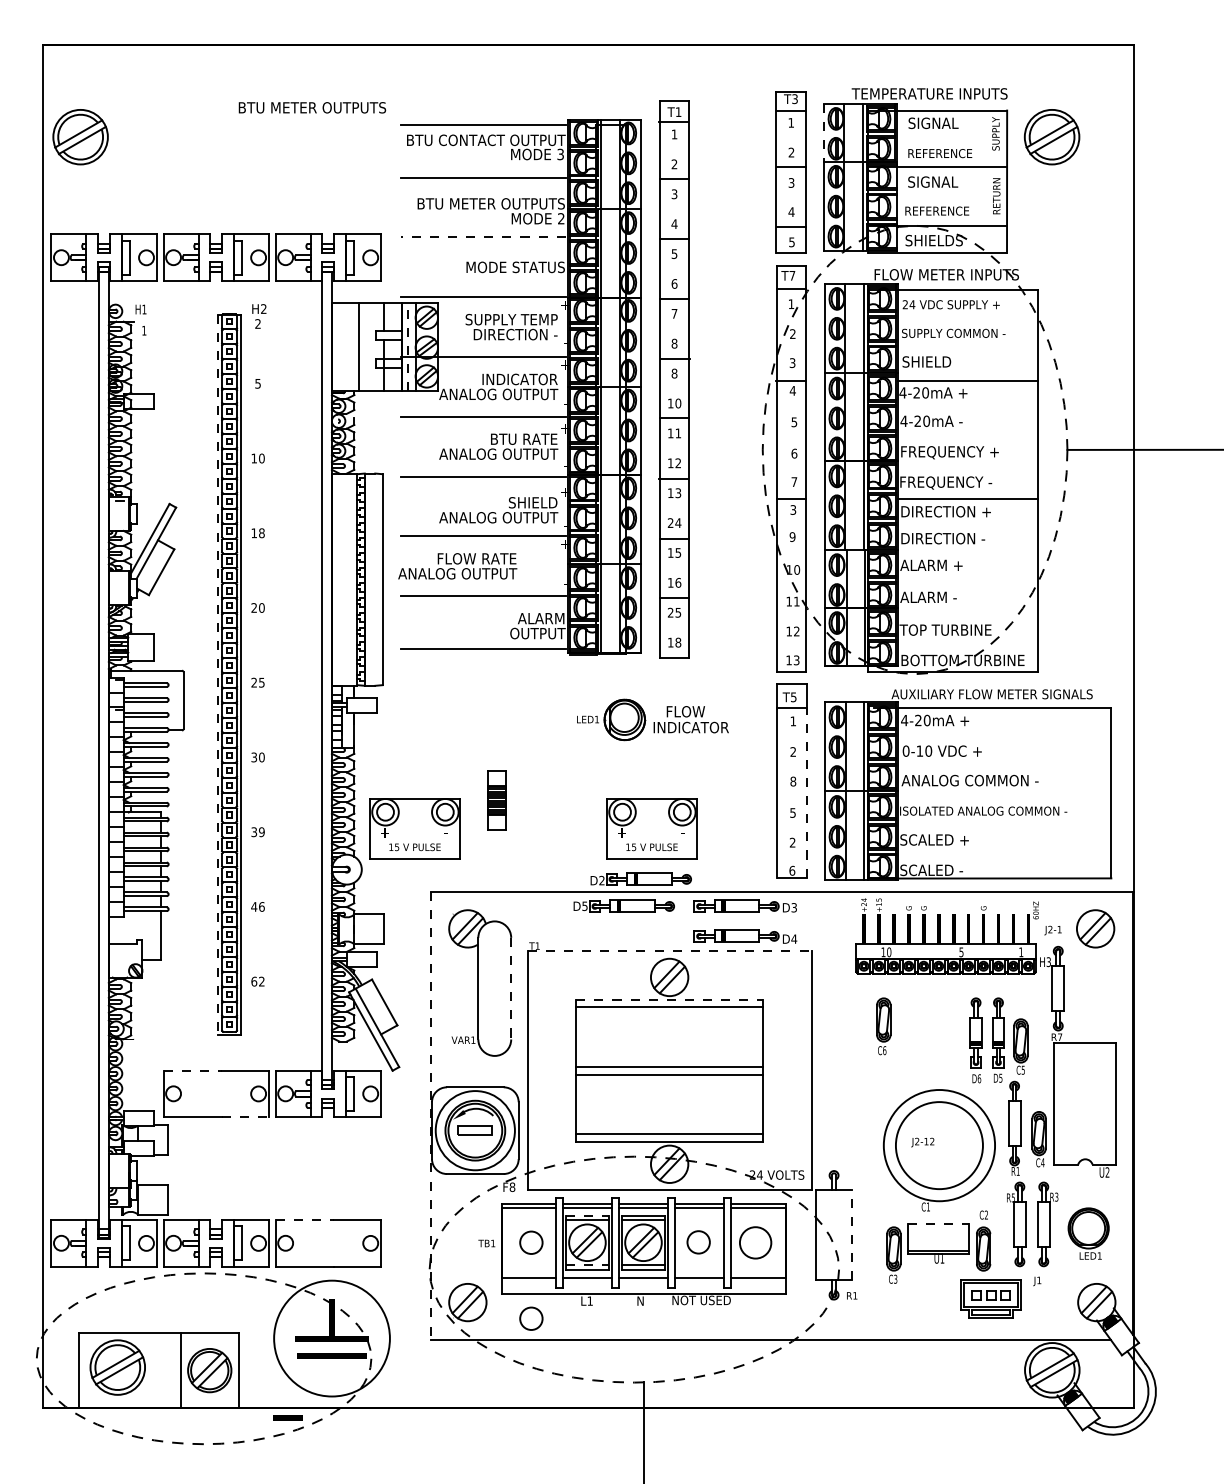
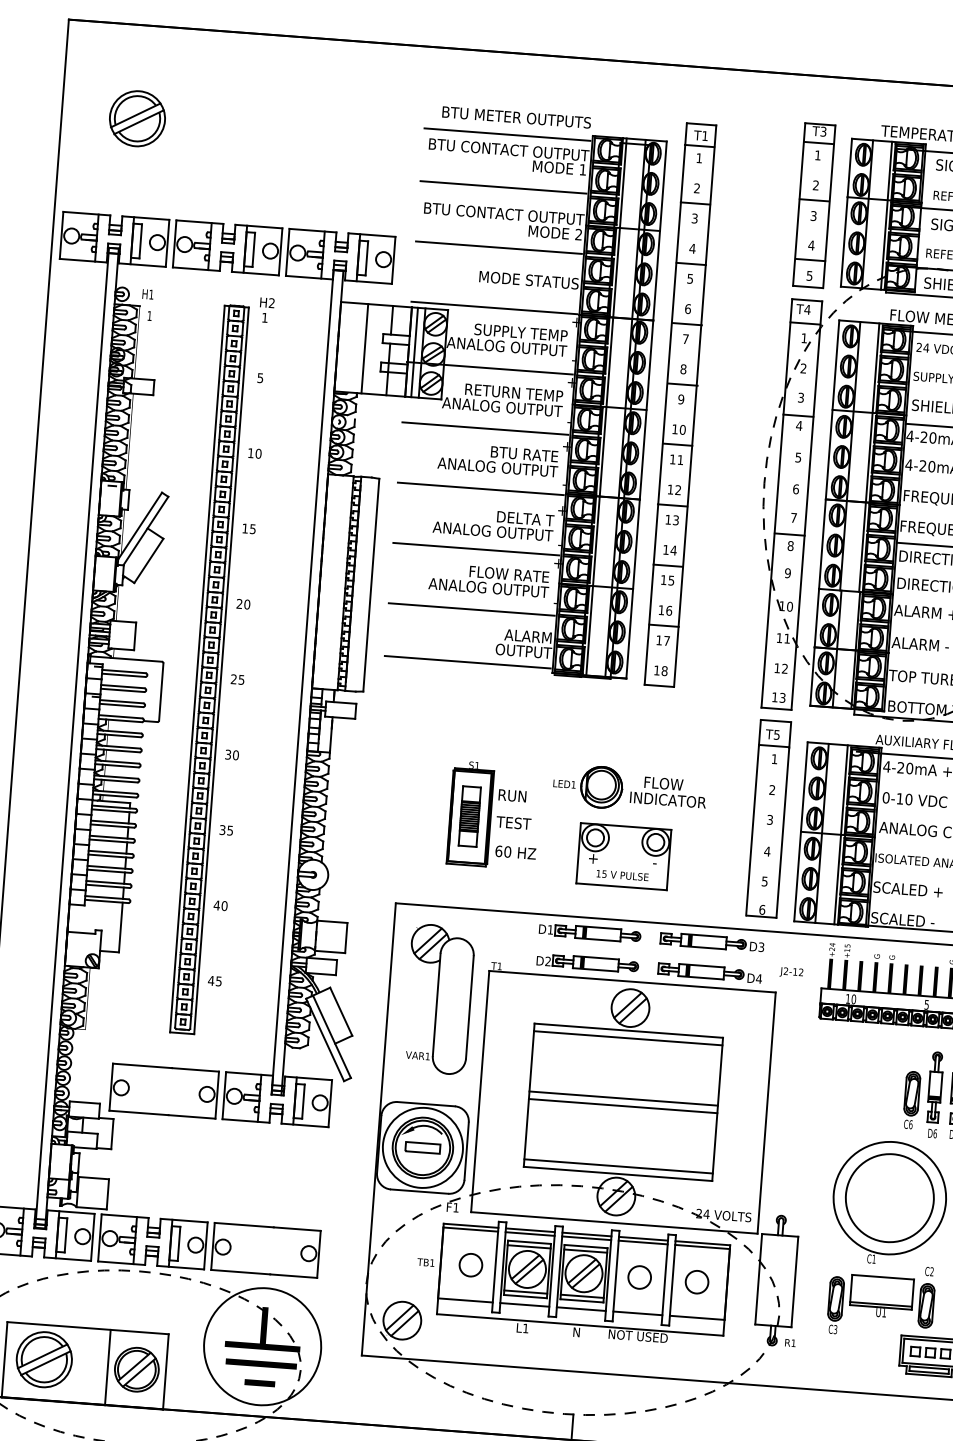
text: (312, 107) -> (516, 117), moved
line: (823, 132) -> (849, 167), dashed -> solid
part: (80, 137) -> (137, 119), moved
text: (560, 154) -> (582, 169), 3 -> 1
text: (486, 203) -> (504, 213), BTU METER OUTPUTS -> BTU CONTACT OUTPUT
line: (483, 237) -> (498, 247), dashed -> solid
text: (792, 275) -> (807, 309), T7 -> T4
text: (257, 323) -> (264, 317), 2 -> 1
text: (498, 334) -> (506, 346), DIRECTION - -> ANALOG OUTPUT
line: (408, 346) -> (414, 351), dashed -> solid
text: (674, 373) -> (681, 399), 8 -> 9
text: (509, 379) -> (514, 392), INDICATOR -> RETURN TEMP
text: (529, 502) -> (525, 518), SHIELD -> DELTA T
text: (793, 509) -> (790, 545), 3 -> 8
text: (670, 522) -> (665, 549), 24 -> 14
text: (261, 533) -> (252, 529), 18 -> 15
text: (457, 566) -> (489, 580), moved
text: (674, 612) -> (663, 640), 25 -> 17
line: (217, 675) -> (197, 669), dashed -> solid
part: (652, 719) -> (629, 789), moved
text: (793, 781) -> (770, 819), 8 -> 3
line: (806, 792) -> (782, 831), dashed -> solid
part: (521, 797) -> (494, 815), added
text: (792, 812) -> (766, 851), 5 -> 4
part: (414, 828) -> (384, 838), removed
text: (261, 831) -> (229, 829), 39 -> 35
text: (792, 842) -> (764, 881), 2 -> 5
part: (640, 878) -> (587, 962), moved
text: (261, 906) -> (224, 905), 46 -> 40
text: (584, 906) -> (550, 930), D5 -> D1
line: (669, 951) -> (632, 981), dashed -> solid
text: (257, 981) -> (214, 980), 62 -> 45
line: (511, 988) -> (470, 1007), dashed -> solid
line: (670, 999) -> (629, 1030), dashed -> solid
part: (883, 1026) -> (911, 1100), moved
line: (193, 1070) -> (143, 1065), dashed -> solid
line: (430, 1116) -> (378, 1130), dashed -> solid
line: (245, 1117) -> (192, 1117), dashed -> solid
text: (922, 1142) -> (791, 972), moved
text: (512, 1187) -> (456, 1208), F8 -> F1
line: (587, 1215) -> (529, 1241), dashed -> solid
line: (305, 1220) -> (244, 1225), dashed -> solid
line: (938, 1224) -> (882, 1277), dashed -> solid
line: (852, 1235) -> (795, 1282), dashed -> solid
circle: (755, 1242) -> (696, 1281), size x0.71
line: (587, 1265) -> (525, 1292), dashed -> solid
circle: (531, 1318) -> (465, 1341), removed
line: (287, 1417) -> (259, 1382), moved

